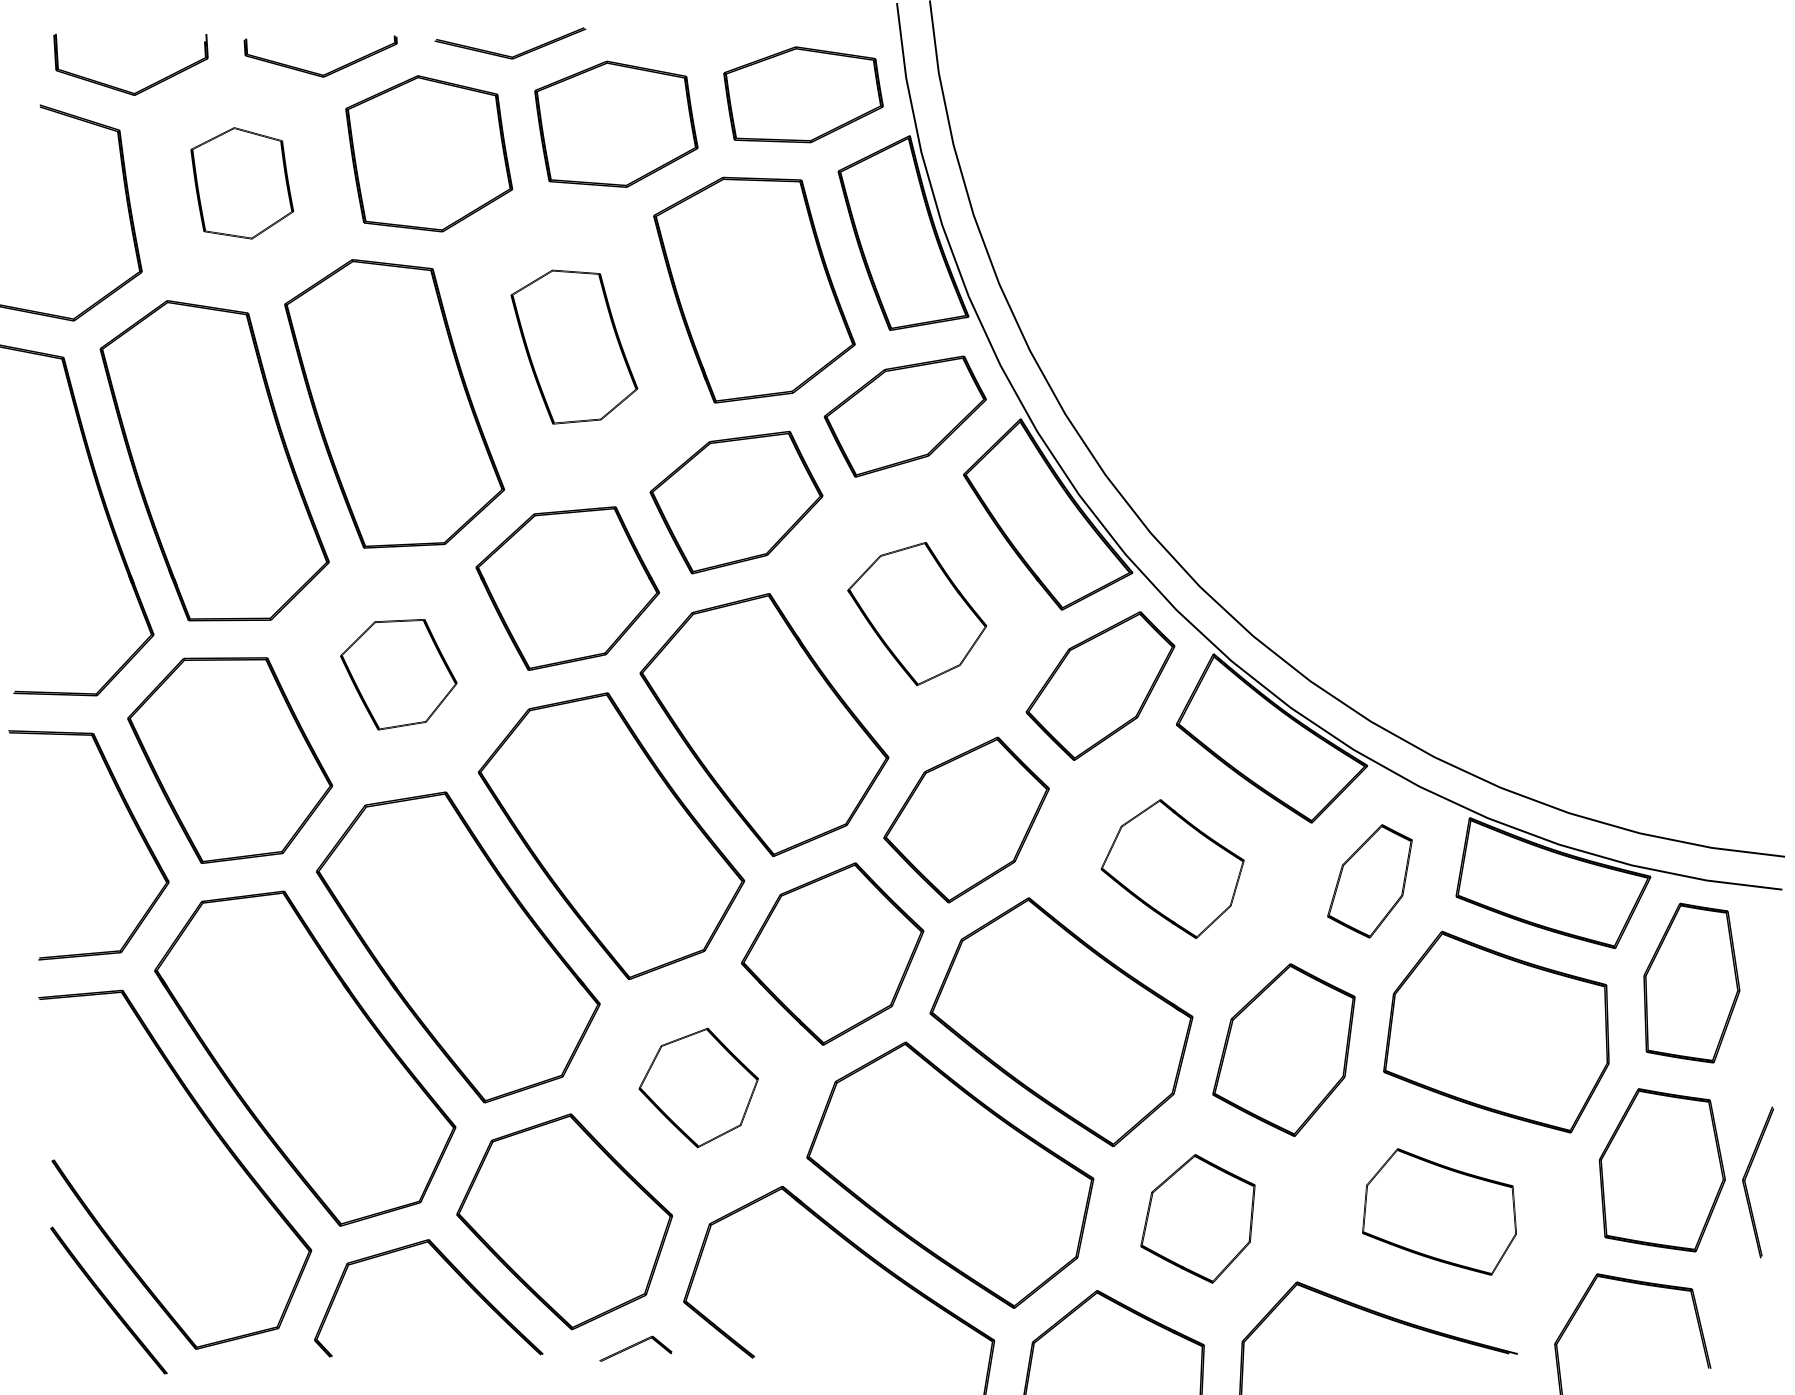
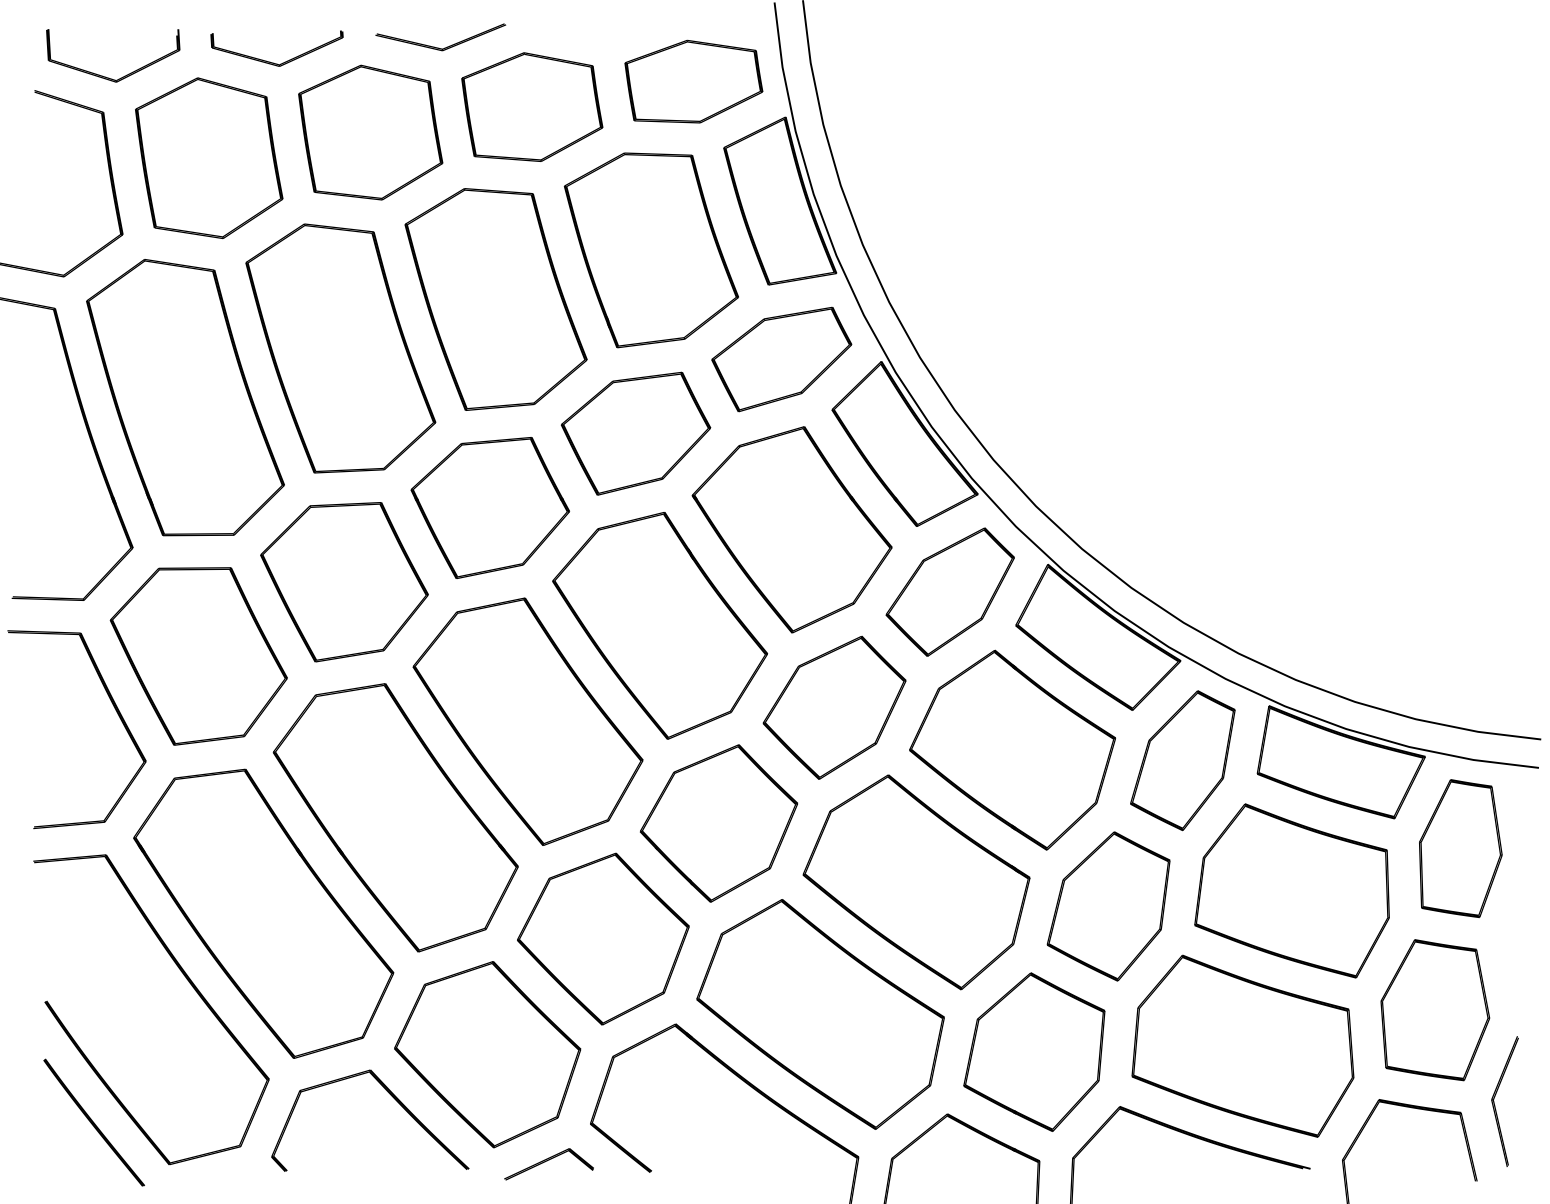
part: (242, 182) -> (209, 157), size x1.67
part: (573, 347) -> (495, 299), size x1.67
part: (916, 613) -> (791, 529), size x1.67
part: (398, 674) -> (344, 582), size x1.67
part: (1172, 868) -> (1012, 749), size x1.67
part: (1369, 881) -> (1182, 760), size x1.43
part: (698, 1087) -> (603, 938), size x1.67
part: (1747, 1186) -> (1495, 1105), moved
part: (1439, 1211) -> (1242, 1045), size x1.67
part: (1198, 1218) -> (1034, 1051), size x1.43
part: (635, 1349) -> (548, 1164), size x1.43

